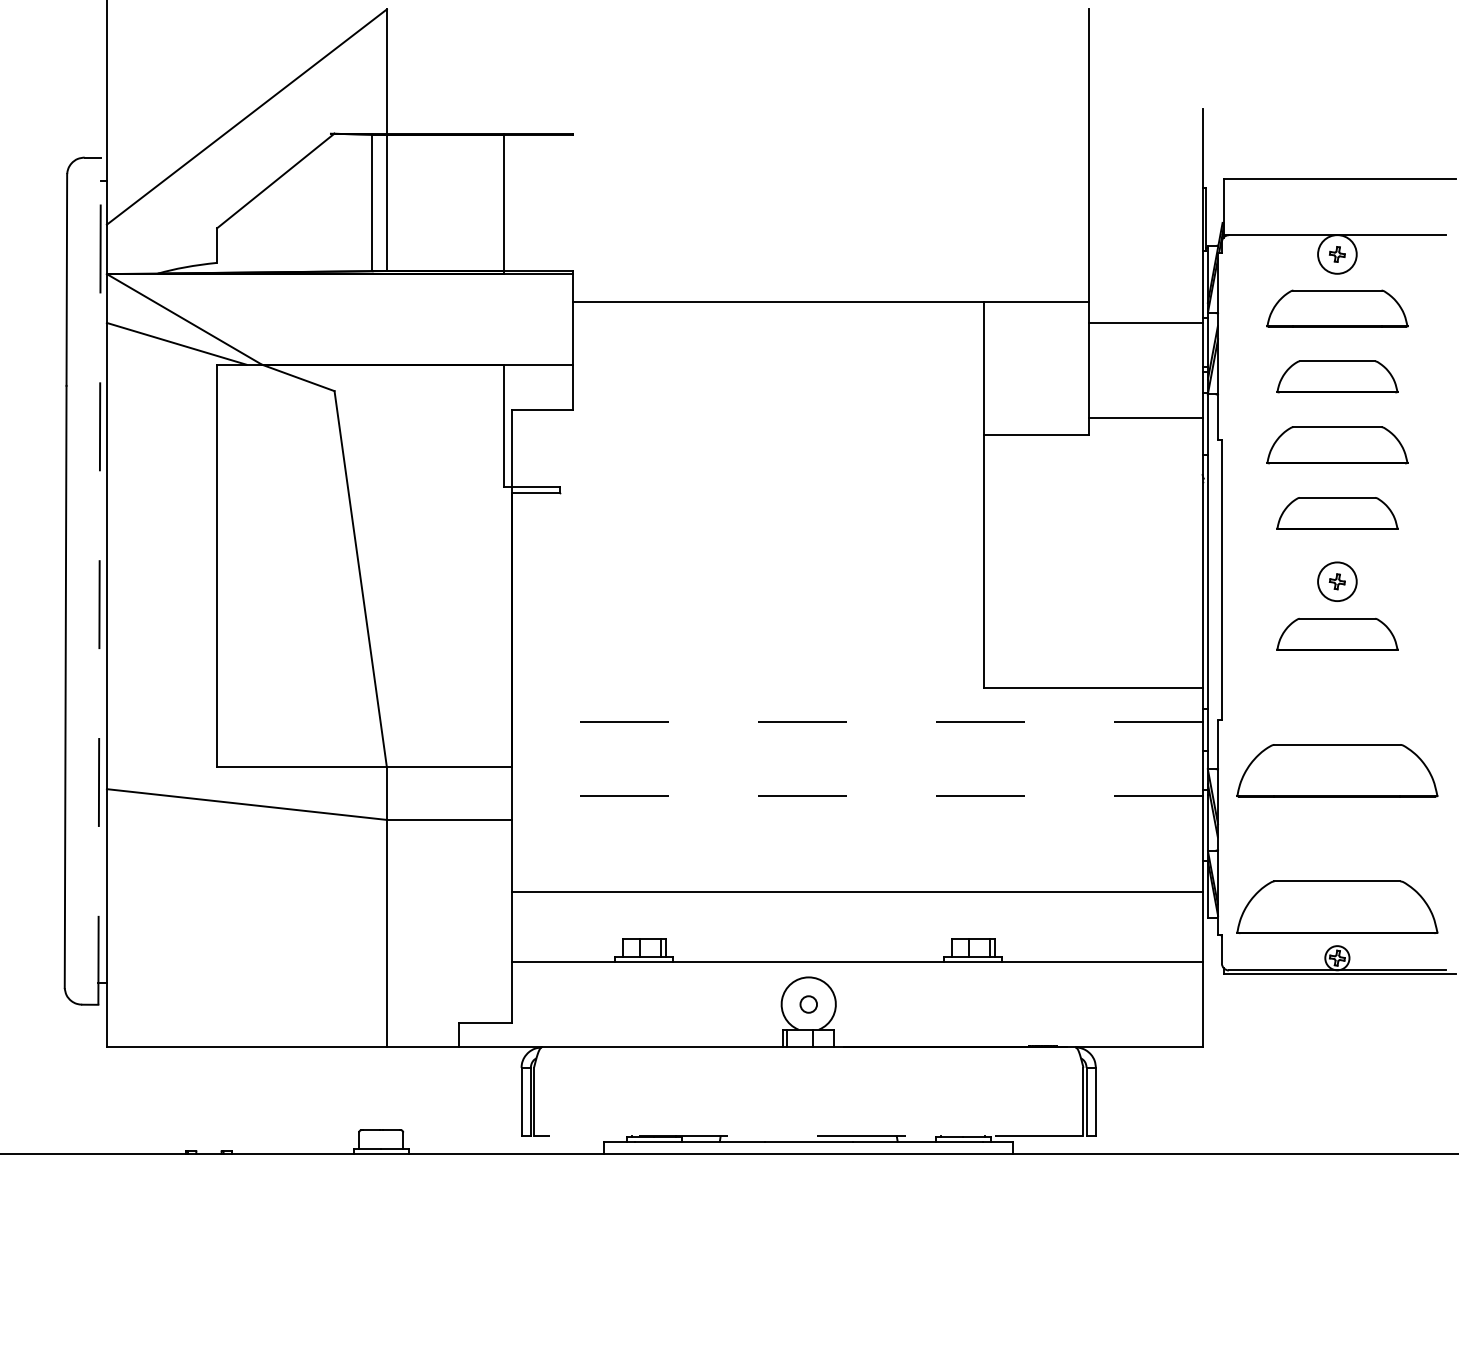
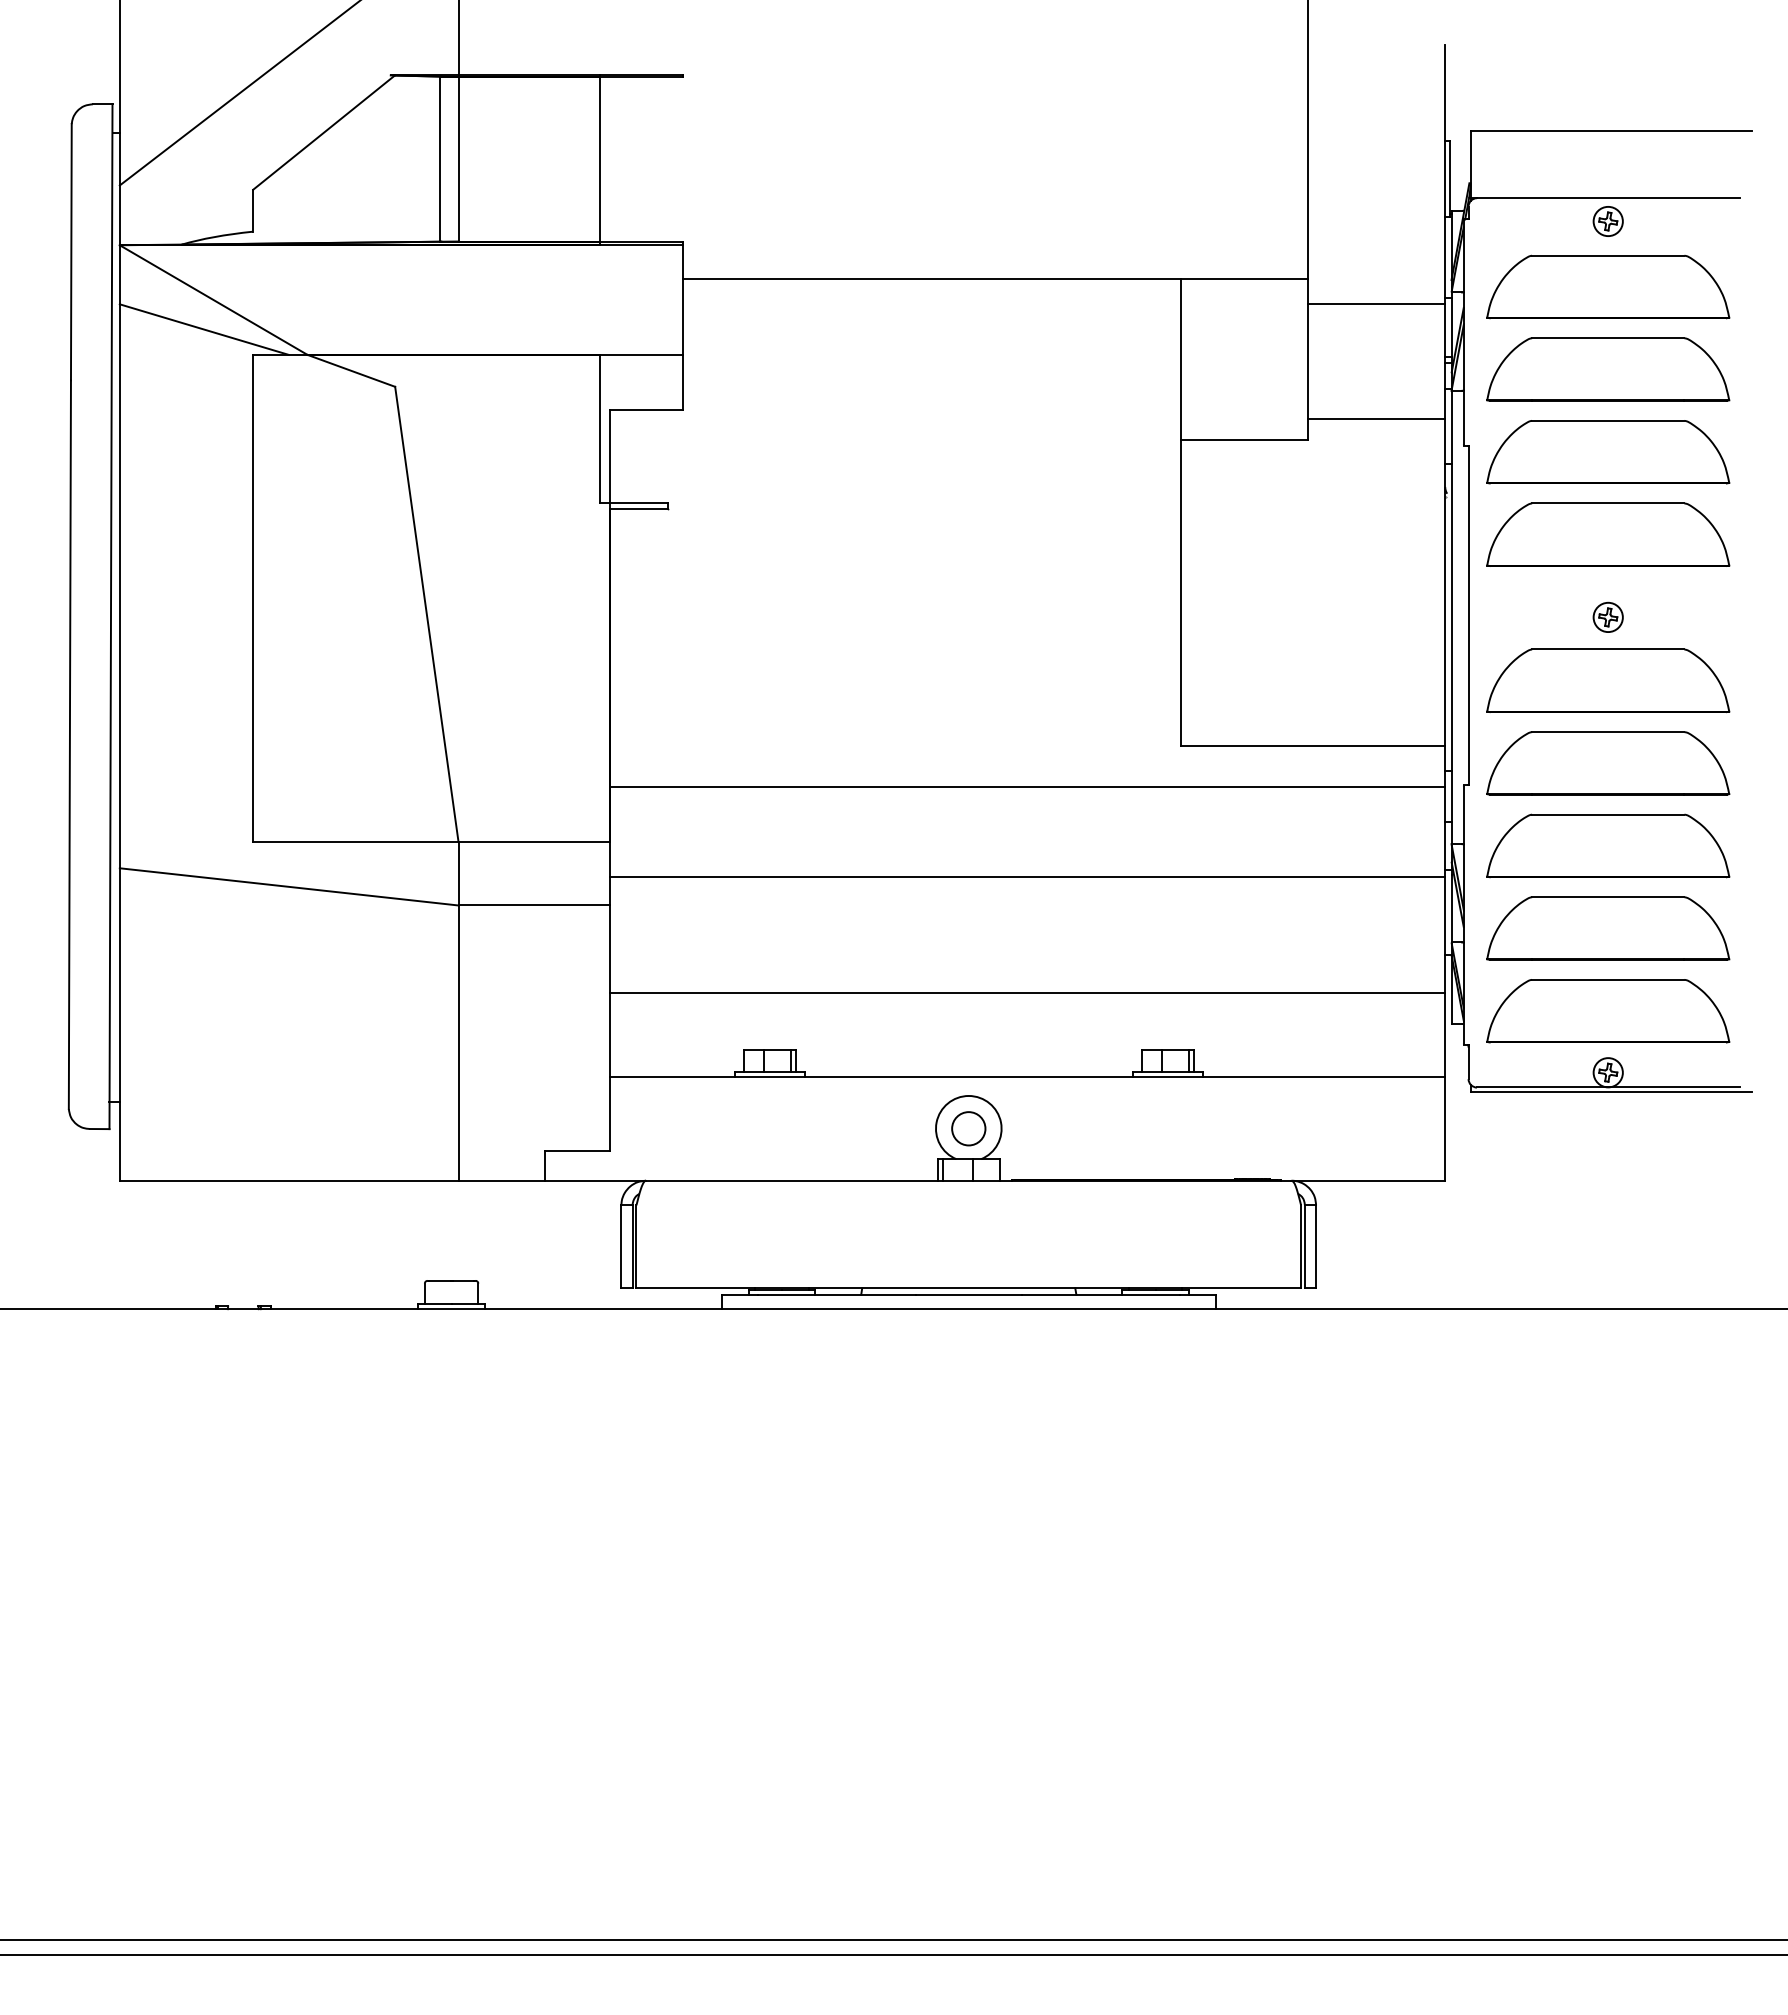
circle: (1336, 254) -> (1607, 221), size x0.62
part: (1337, 308) -> (1608, 286), size x1.43
part: (1337, 376) -> (1608, 369), size x1.67
part: (1337, 445) -> (1608, 452), size x1.43
part: (1337, 513) -> (1608, 534), size x1.67
line: (100, 581) -> (111, 616), dashed -> solid
circle: (1336, 581) -> (1607, 617), size x0.62
part: (1337, 633) -> (1608, 680), size x1.67
part: (1337, 702) -> (1608, 763), added
line: (857, 721) -> (1027, 786), dashed -> solid
line: (857, 795) -> (1027, 876), dashed -> solid
part: (1337, 838) -> (1608, 928), added
circle: (808, 1004) -> (968, 1128), size x1.67
line: (808, 1136) -> (968, 1288), dashed -> solid

